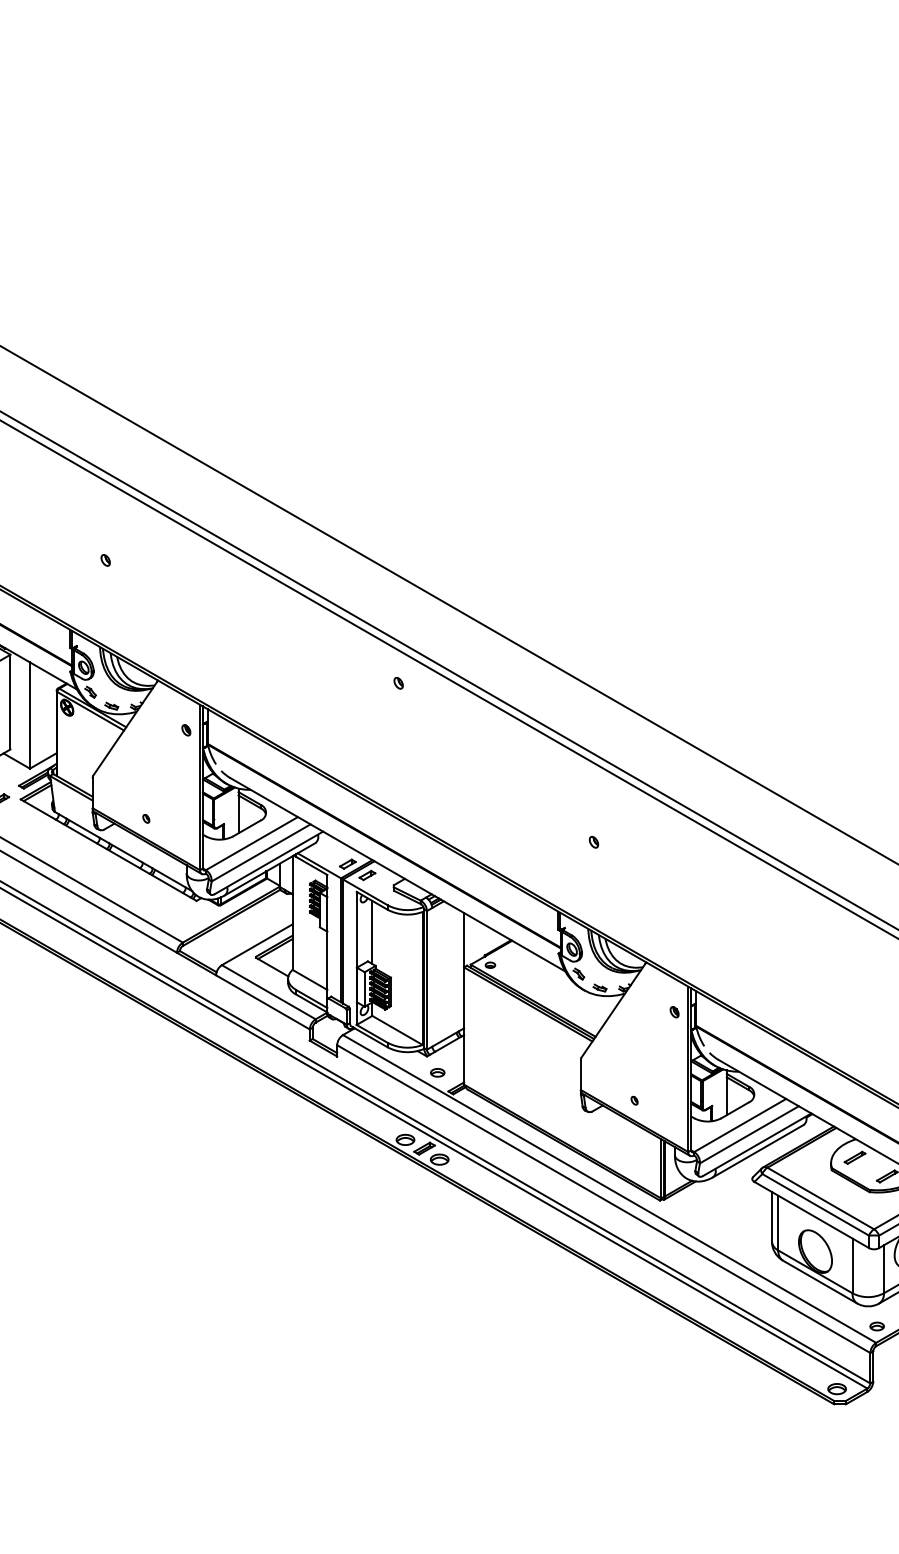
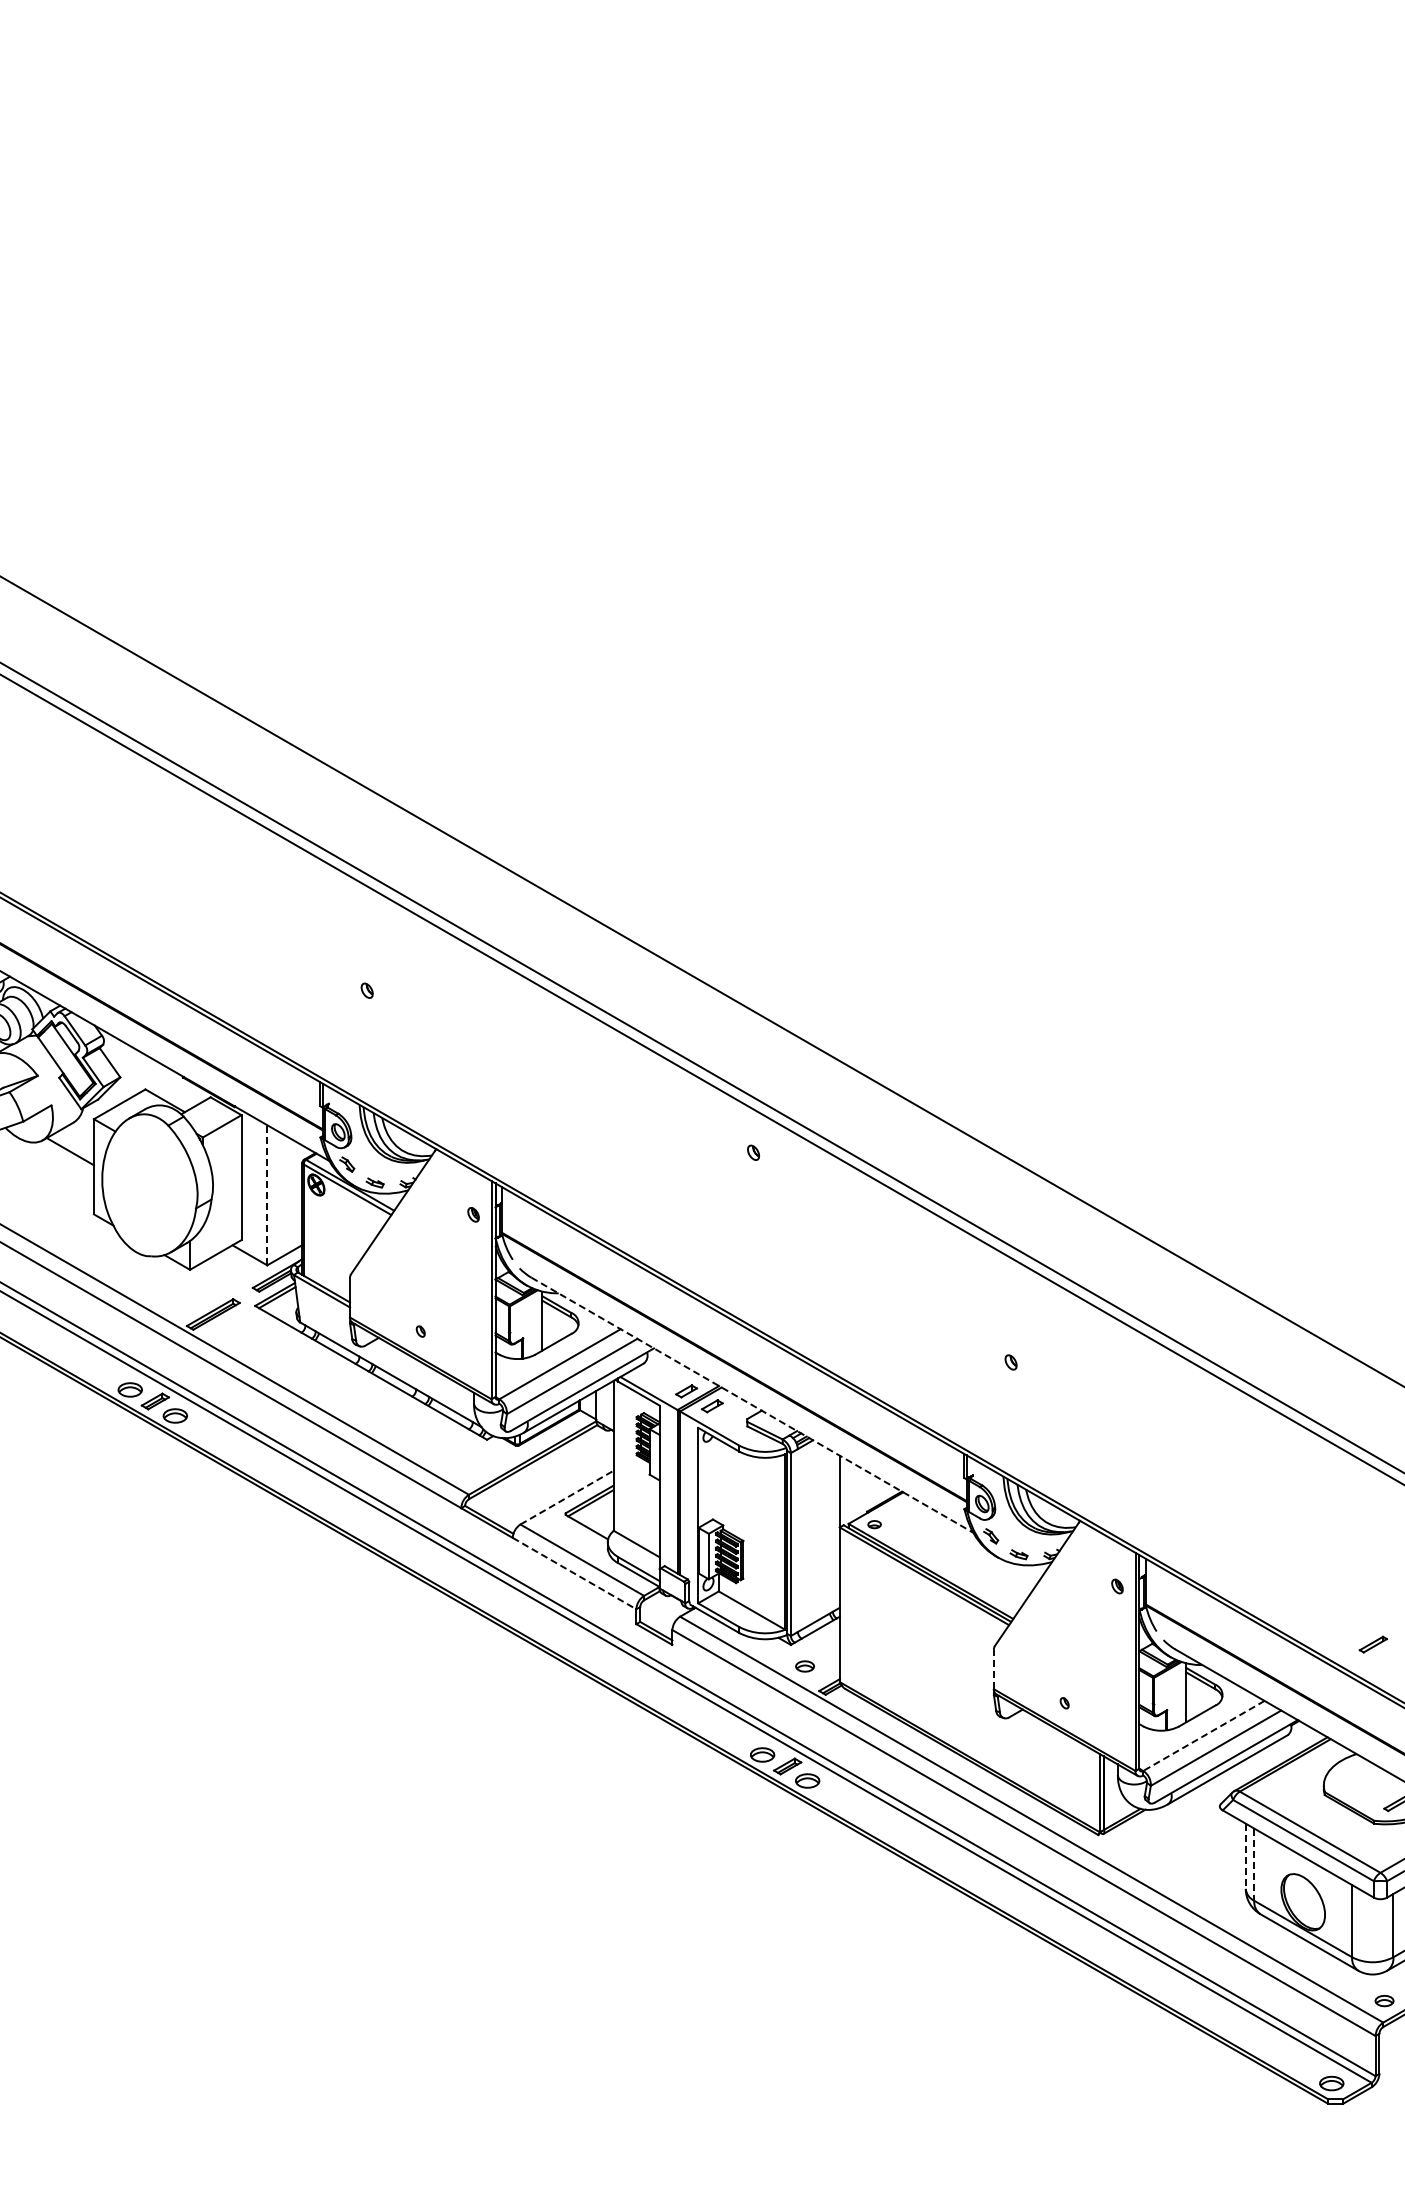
line: (30, 714) -> (267, 1194), solid -> dashed
line: (397, 874) -> (752, 1405), solid -> dashed
line: (372, 931) -> (718, 1480), removed
line: (257, 944) -> (567, 1497), solid -> dashed
line: (263, 1002) -> (575, 1573), solid -> dashed
line: (580, 1075) -> (993, 1669), solid -> dashed
line: (739, 1125) -> (1203, 1736), solid -> dashed
part: (854, 1157) -> (1372, 1644), moved
line: (771, 1216) -> (1245, 1856), solid -> dashed
line: (778, 1223) -> (1254, 1865), solid -> dashed

